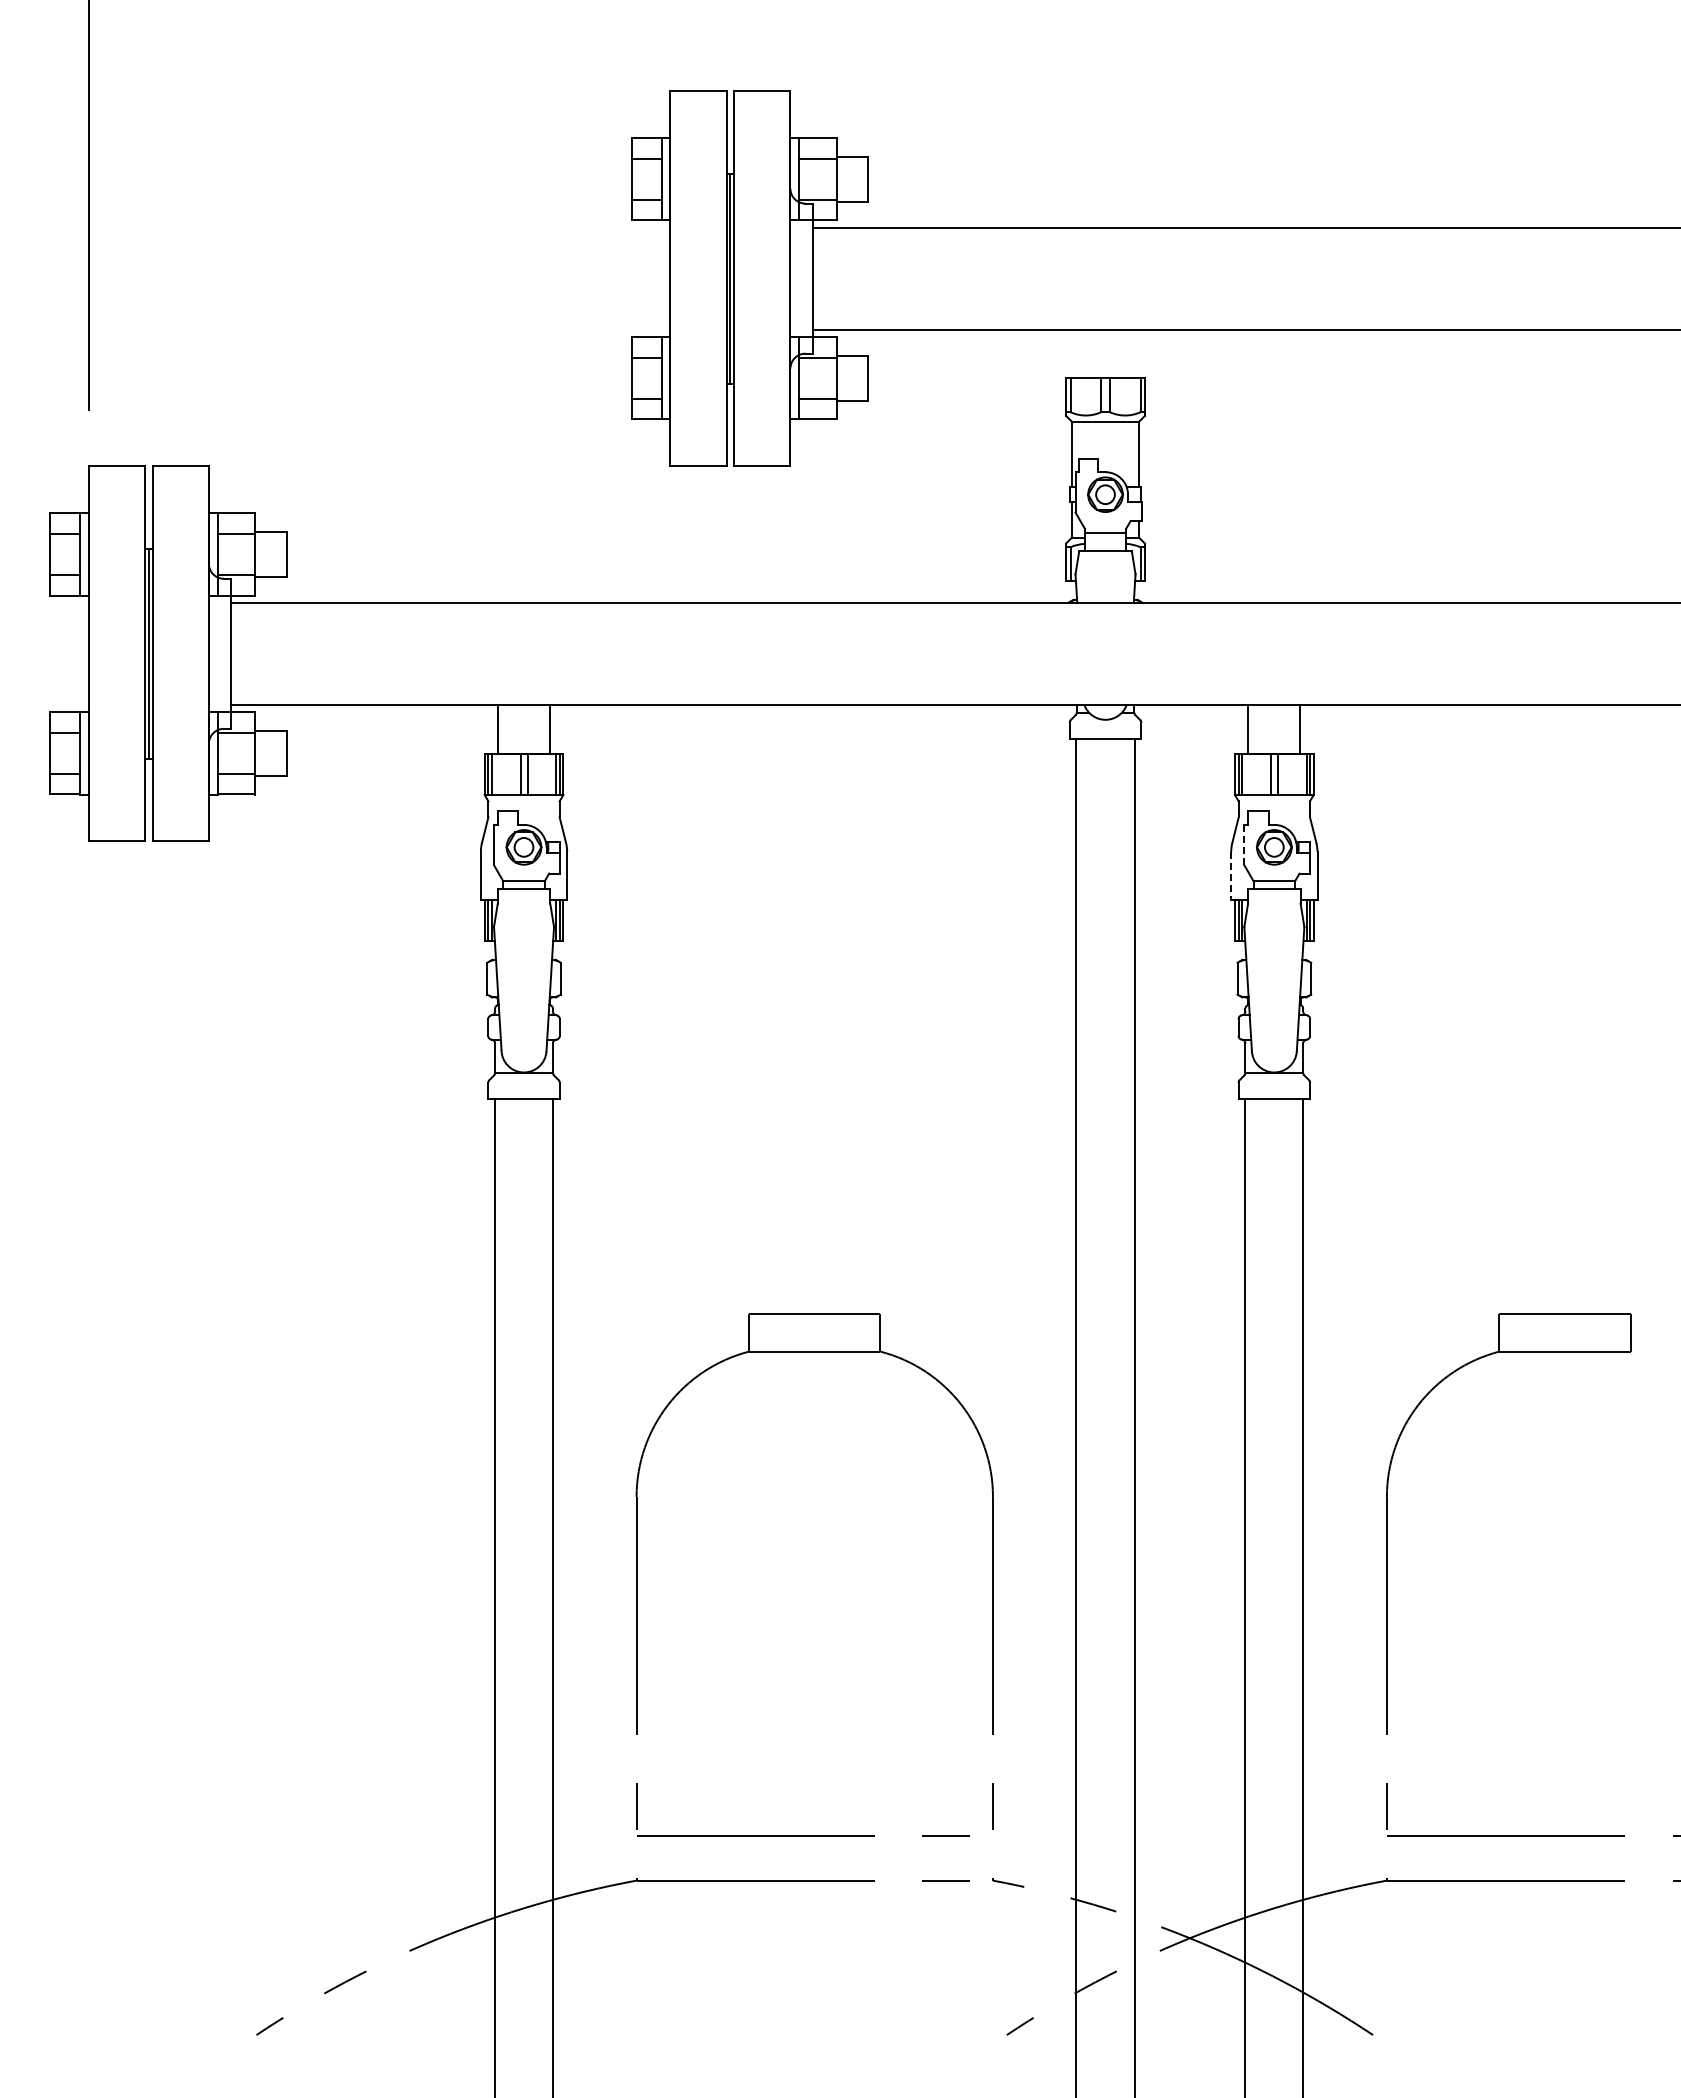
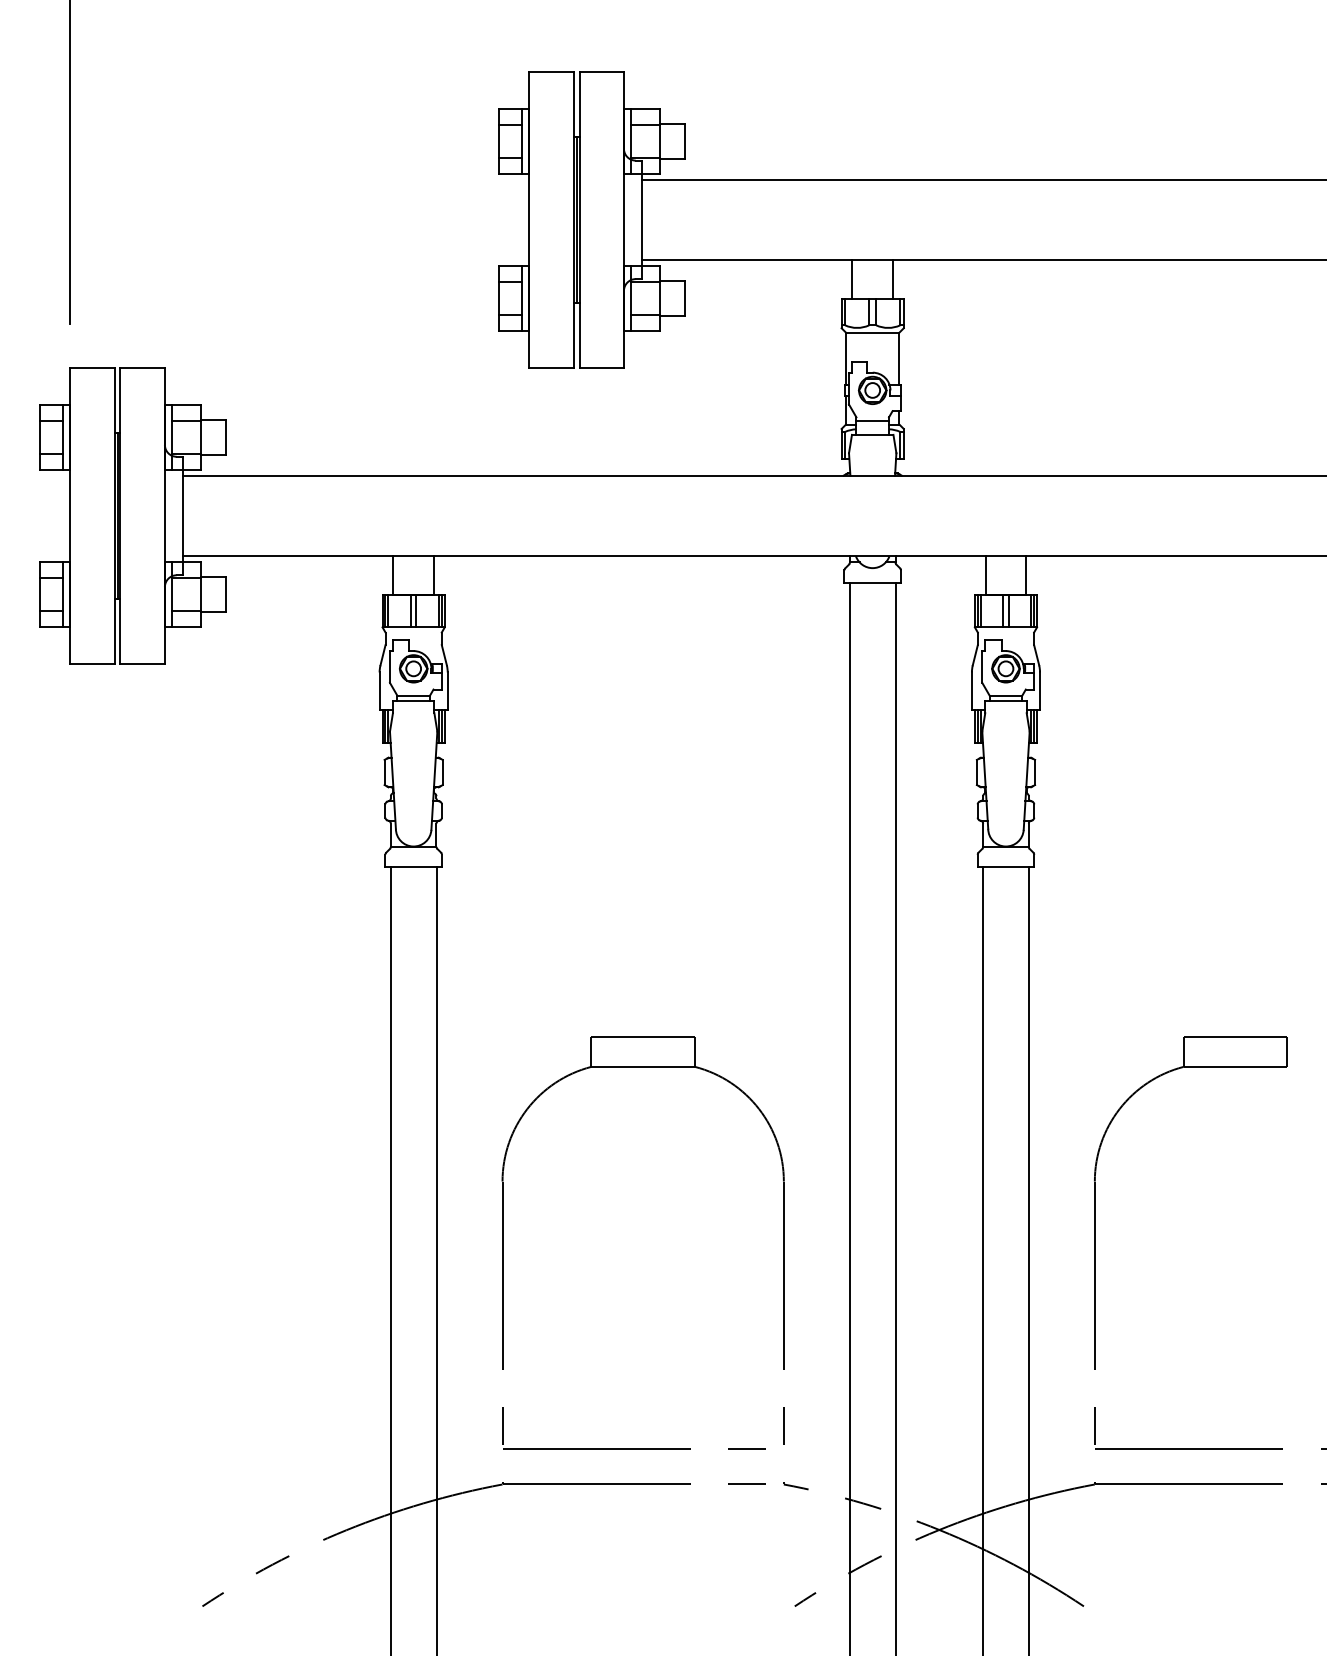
line: (1079, 353) -> (852, 278), added
line: (1131, 353) -> (893, 278), added
line: (1244, 844) -> (982, 666), dashed -> solid
line: (1231, 875) -> (972, 691), dashed -> solid

